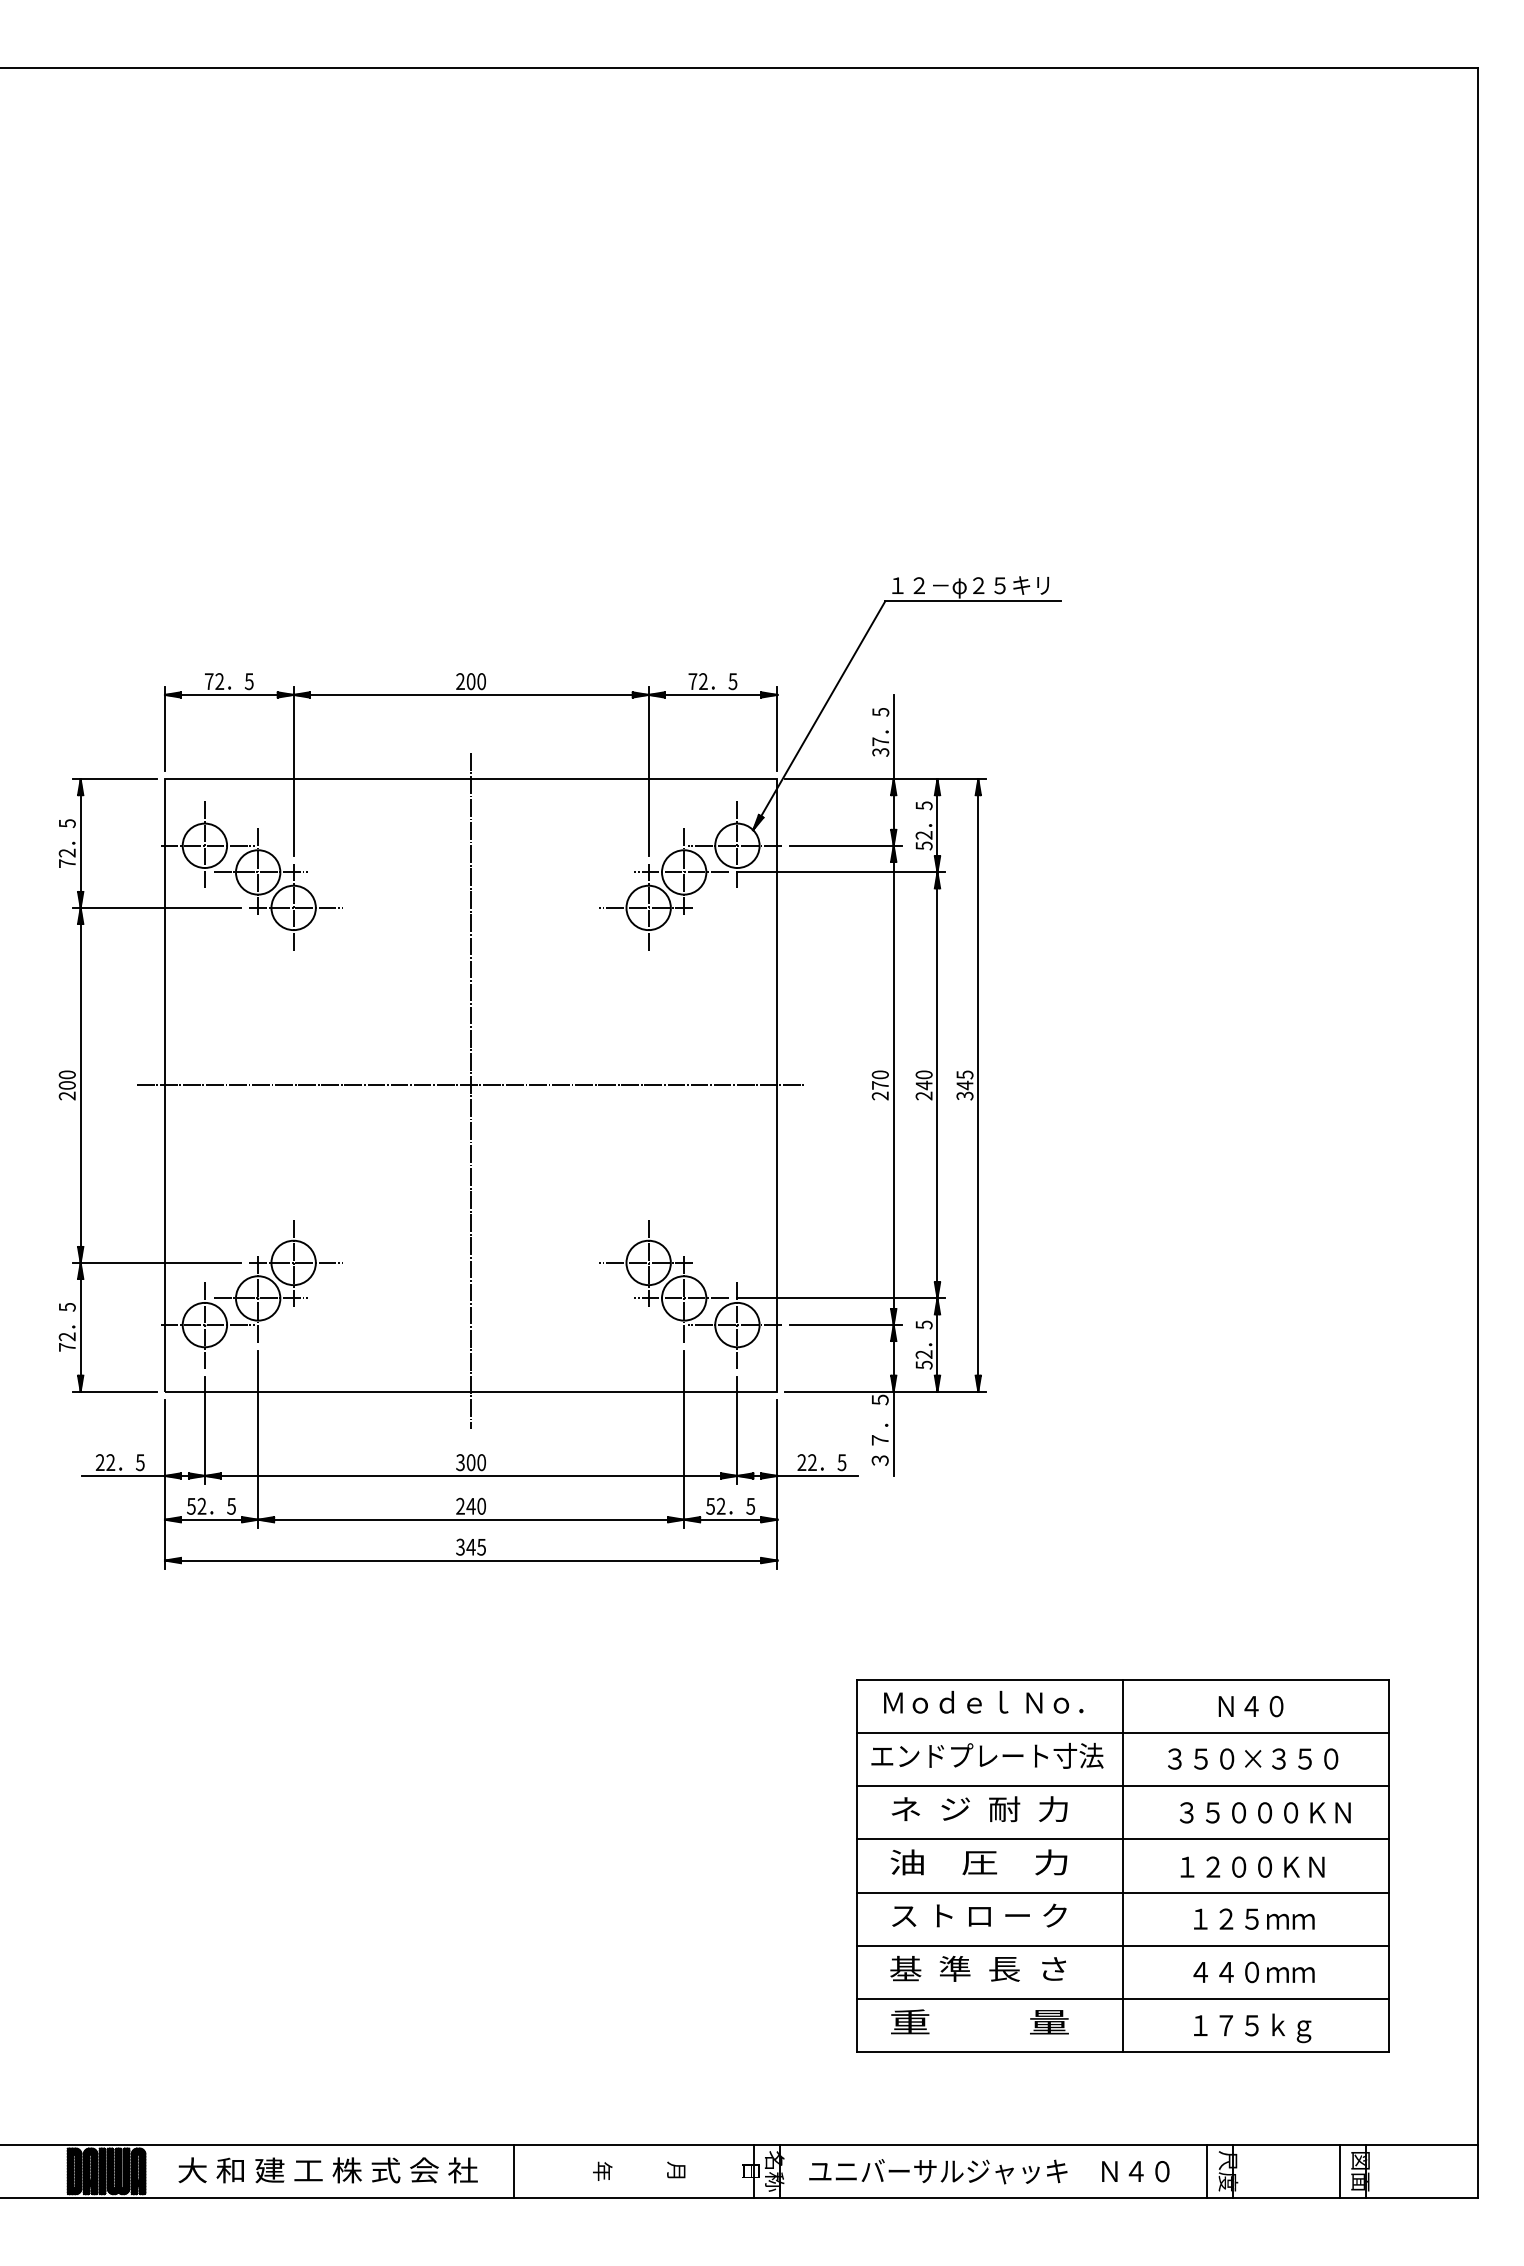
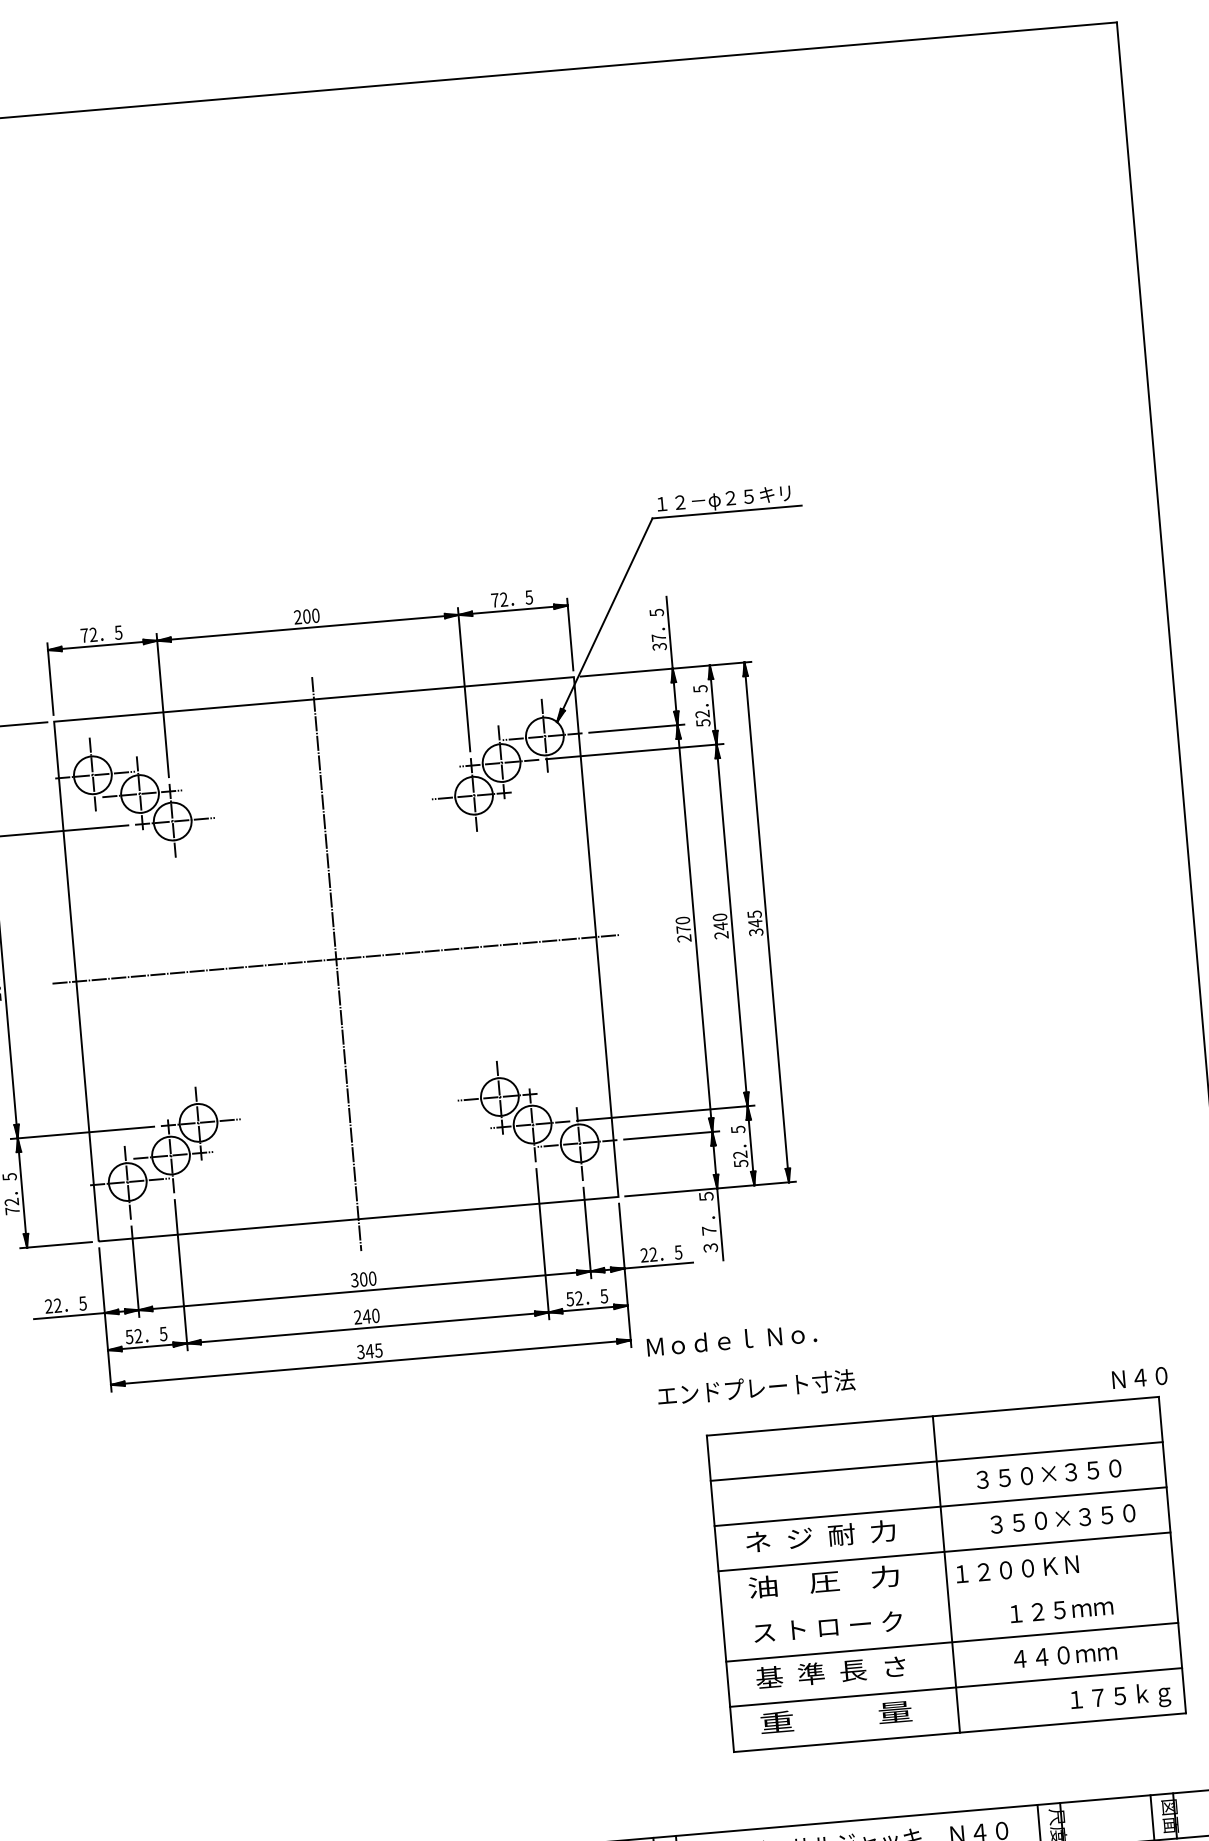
text: (983, 1701) -> (731, 1339), moved
text: (1250, 1706) -> (1139, 1377), moved
text: (987, 1755) -> (756, 1387), moved
text: (1303, 1812) -> (1095, 1515), ３５０００ＫＮ -> ３５０×３５０
text: (1252, 1866) -> (1017, 1568), moved
line: (1122, 1892) -> (947, 1596), removed
text: (1252, 2028) -> (1120, 1698), moved

